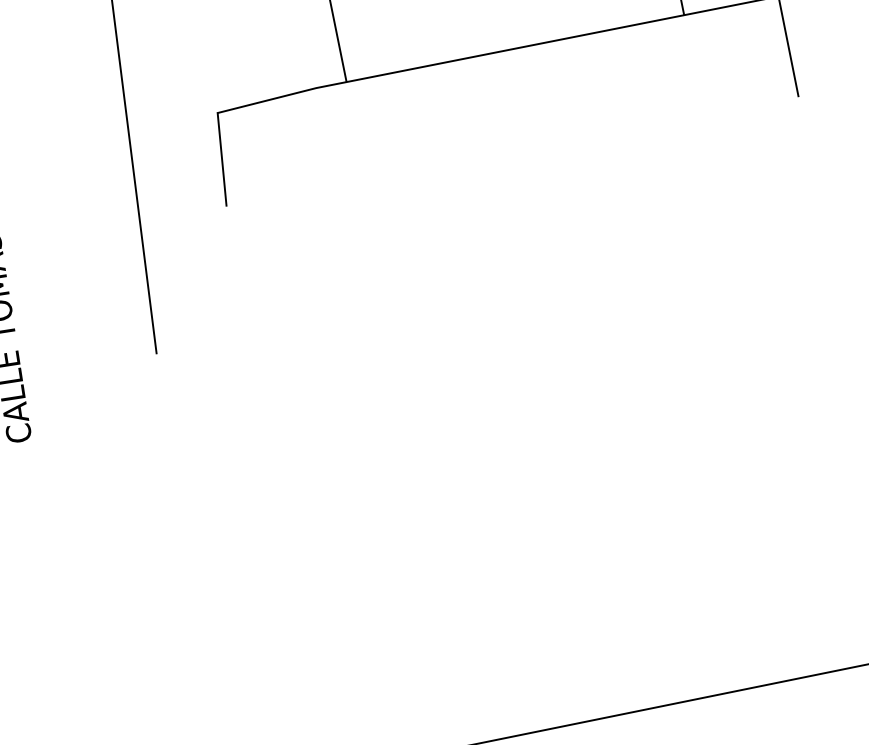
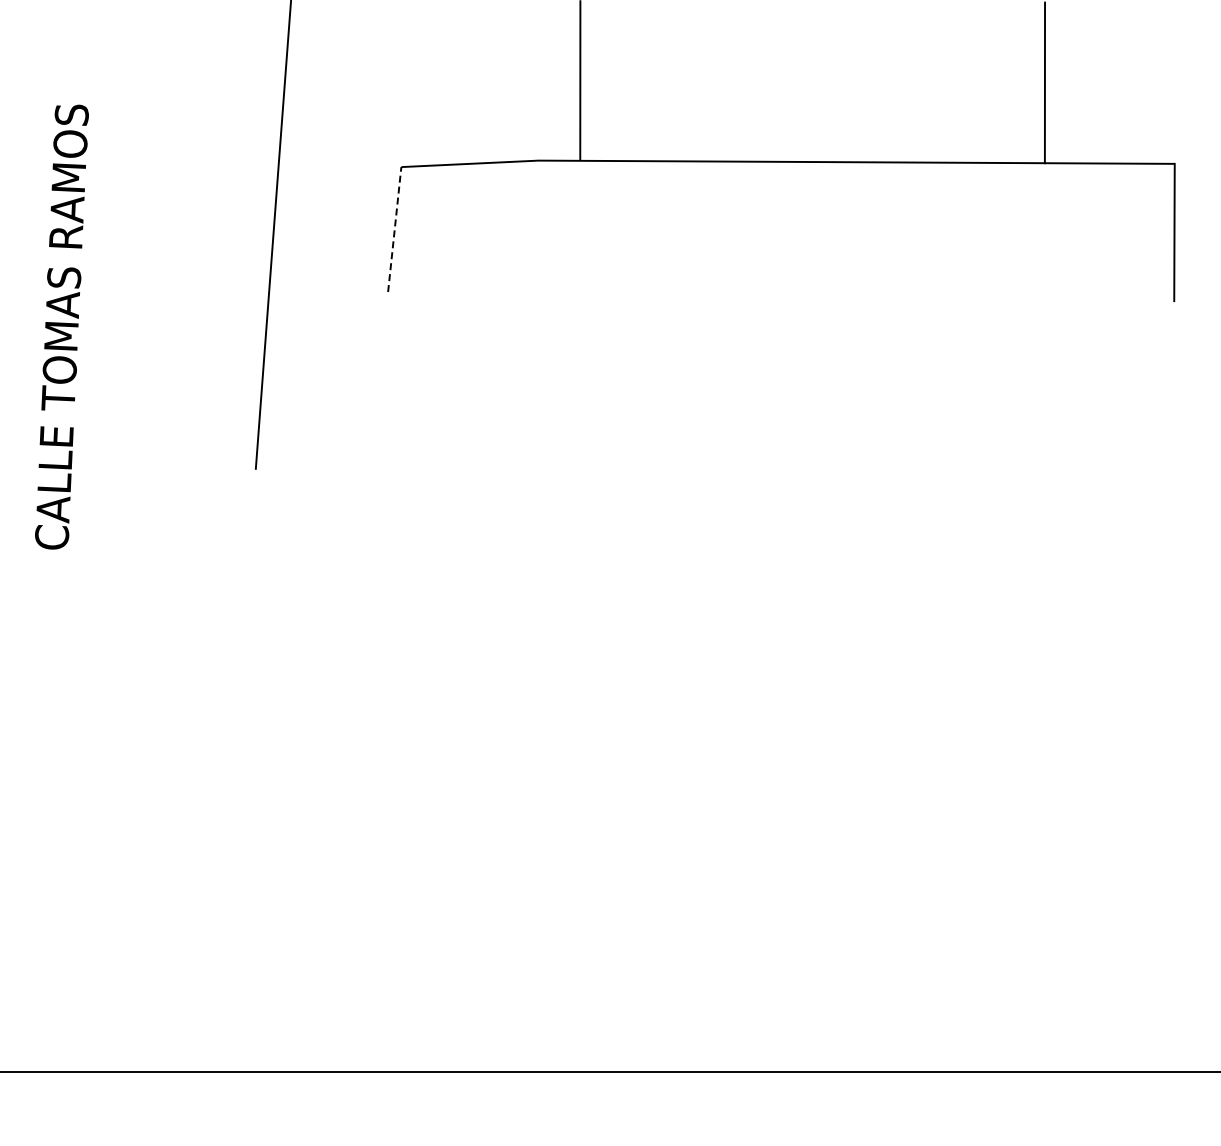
line: (221, 159) -> (394, 229), solid -> dashed

